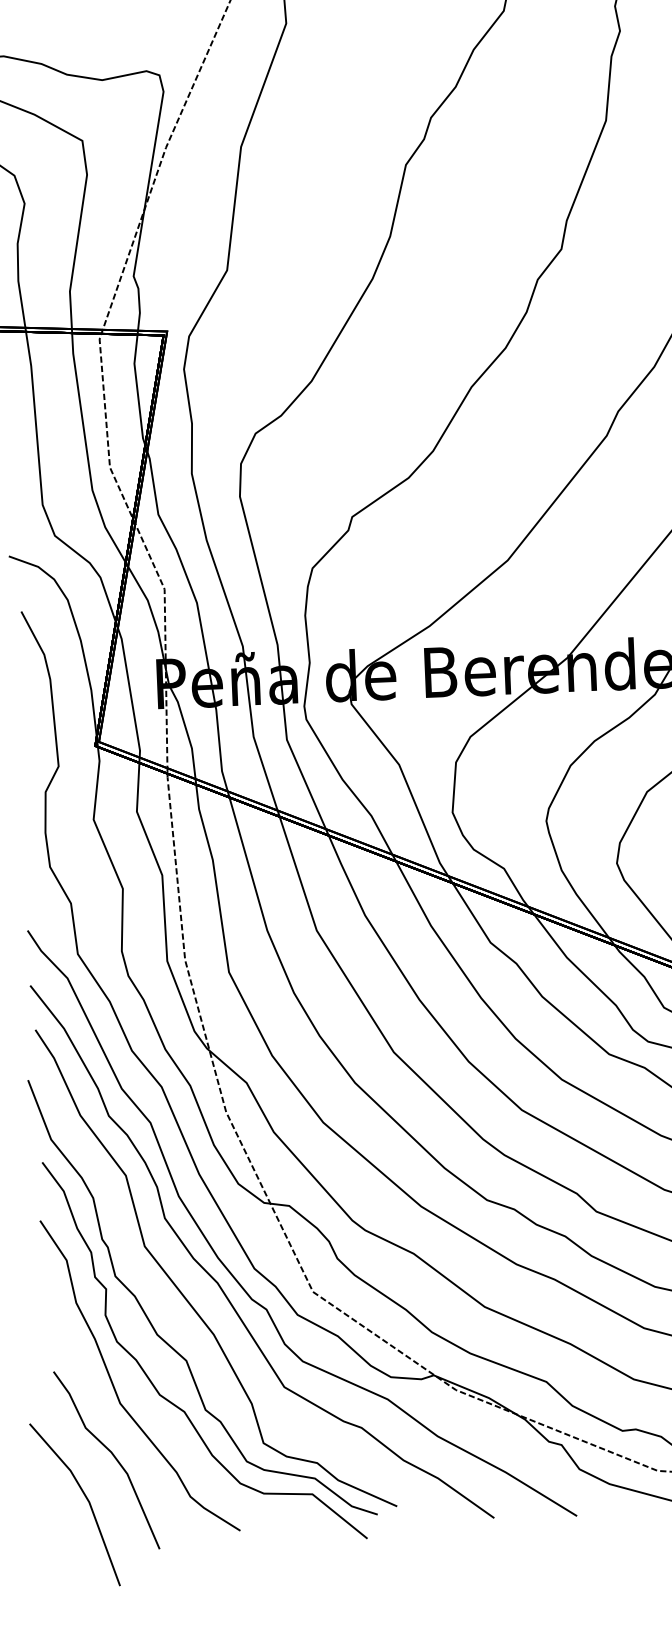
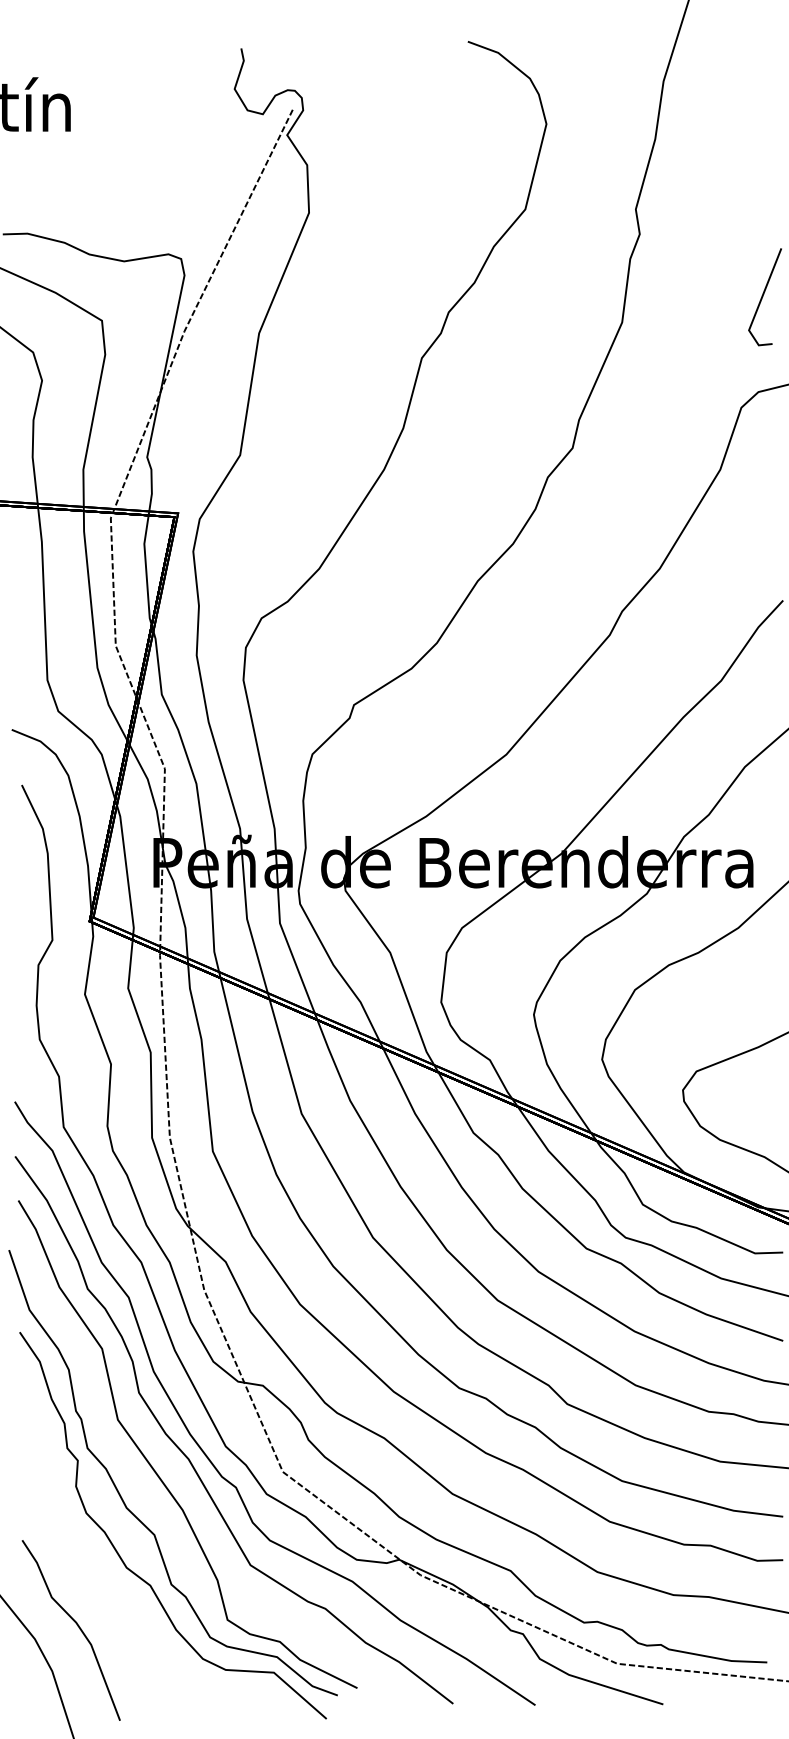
curve: (113, 1383) -> (81, 1554), removed

